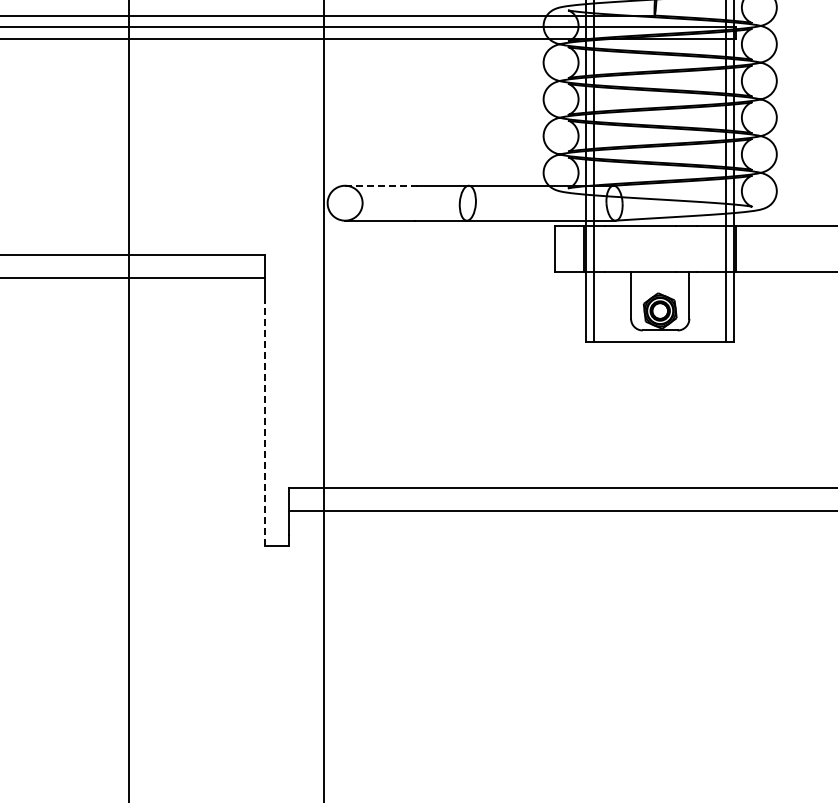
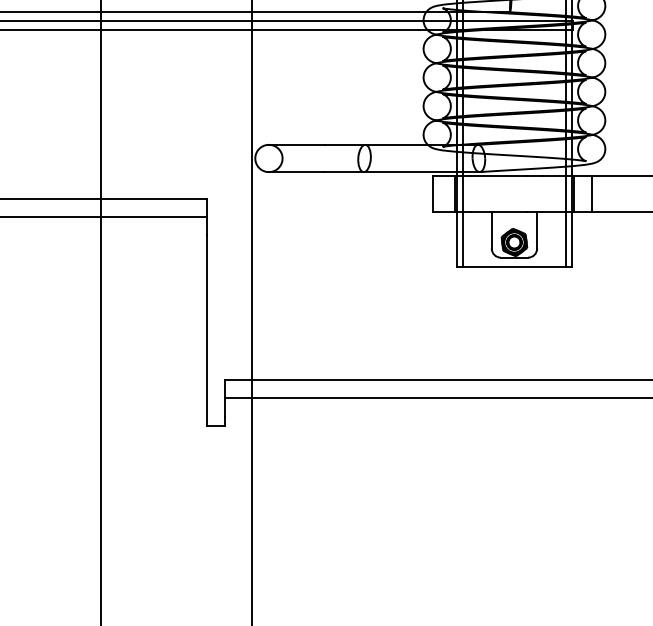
line: (381, 185) -> (297, 144), dashed -> solid
line: (759, 248) -> (591, 193), added
line: (265, 423) -> (206, 330), dashed -> solid

